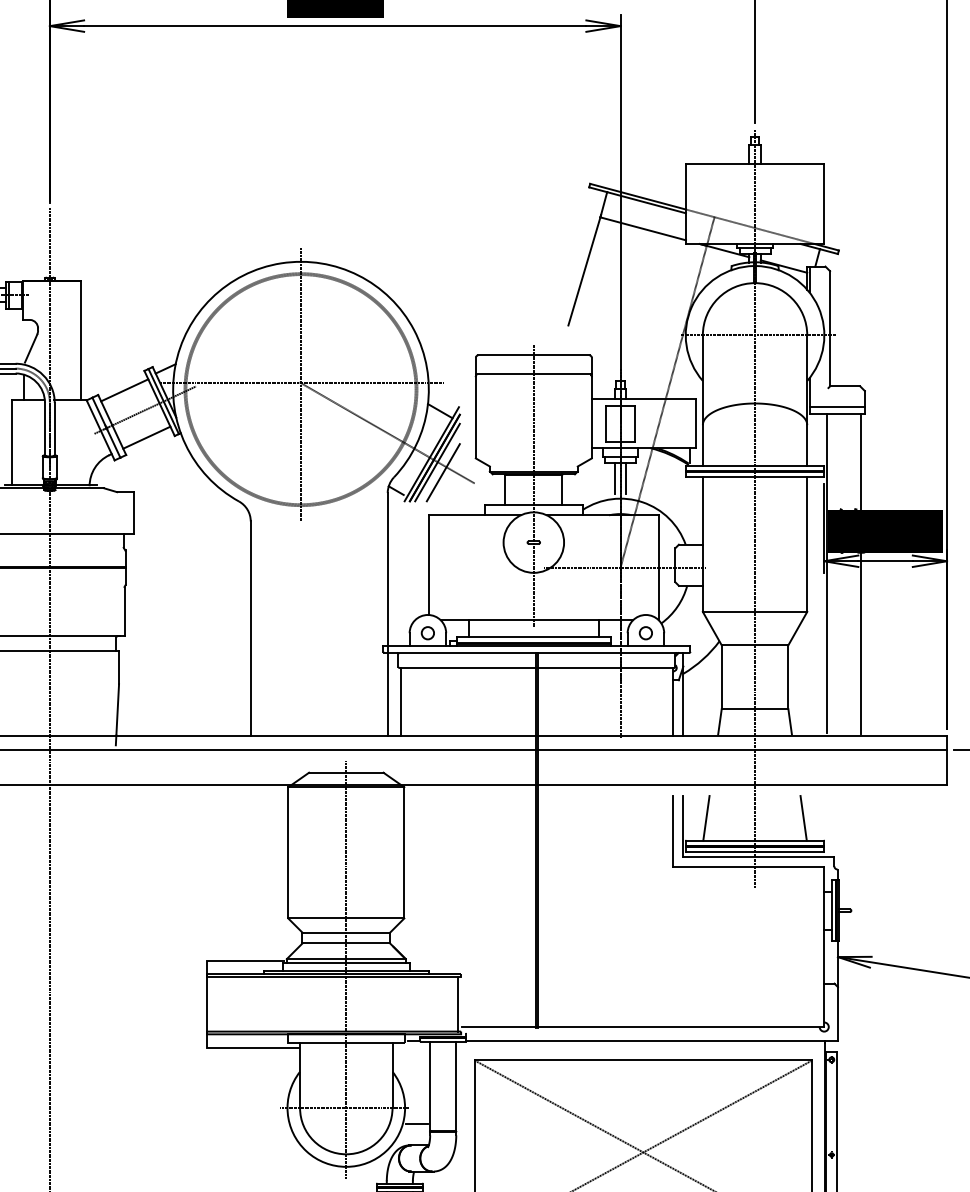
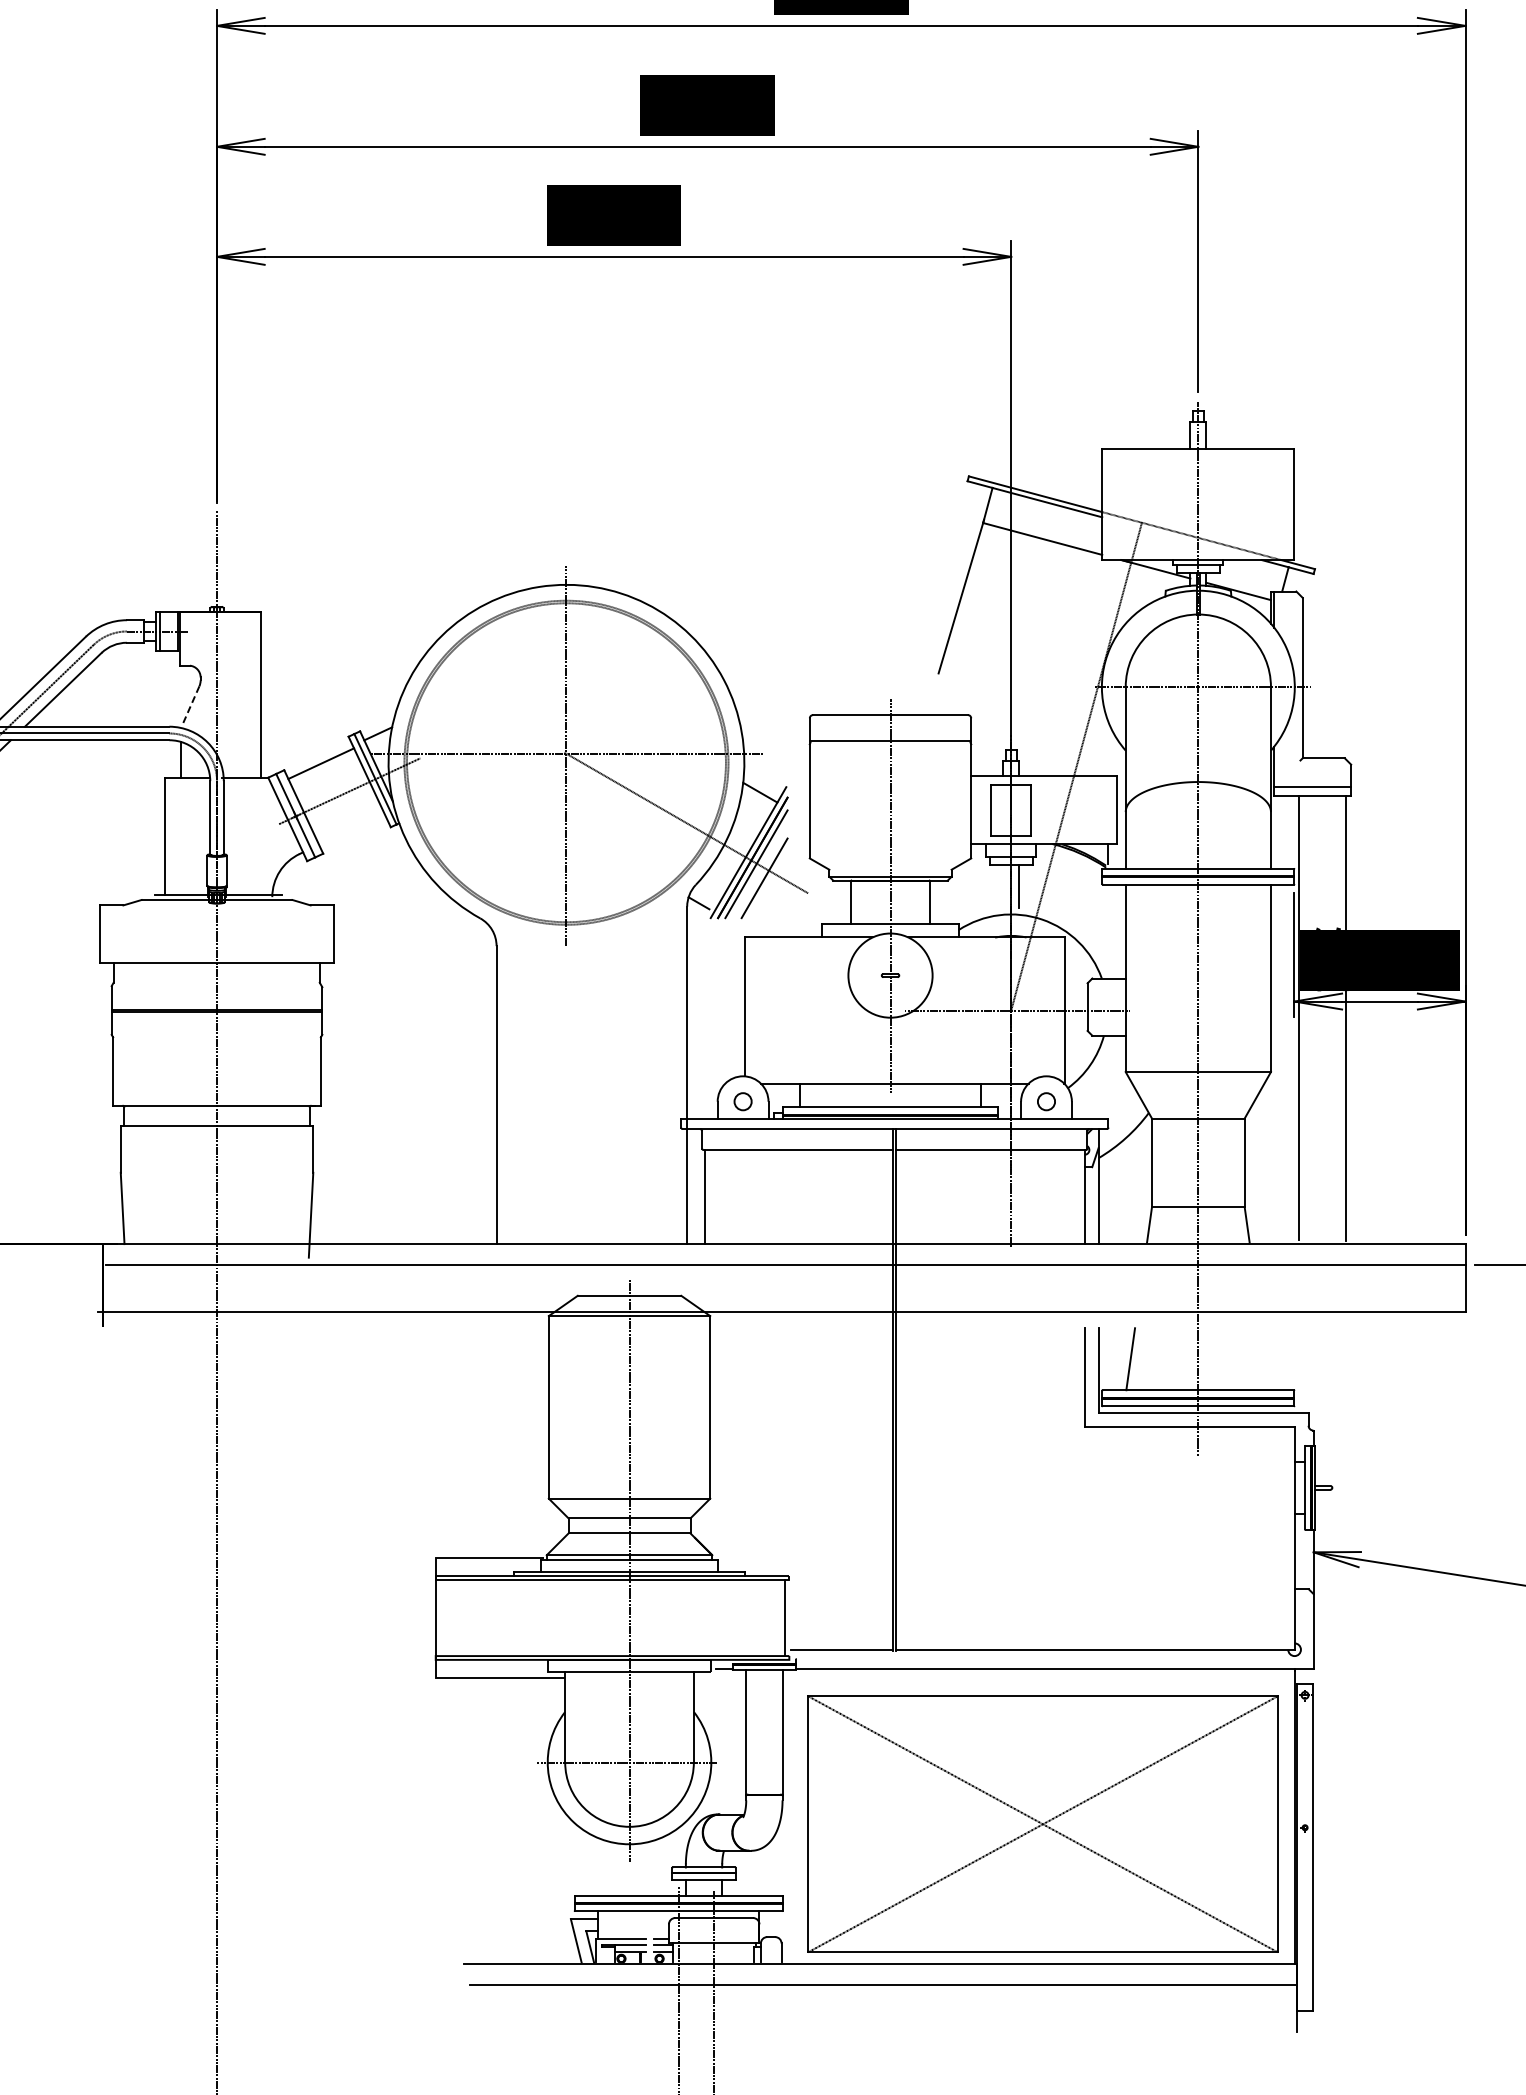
line: (30, 349) -> (190, 706), solid -> dashed
line: (146, 437) -> (351, 829), removed
line: (615, 478) -> (1003, 886), removed
line: (803, 818) -> (1265, 1359), removed
line: (416, 1123) -> (727, 1784), removed

